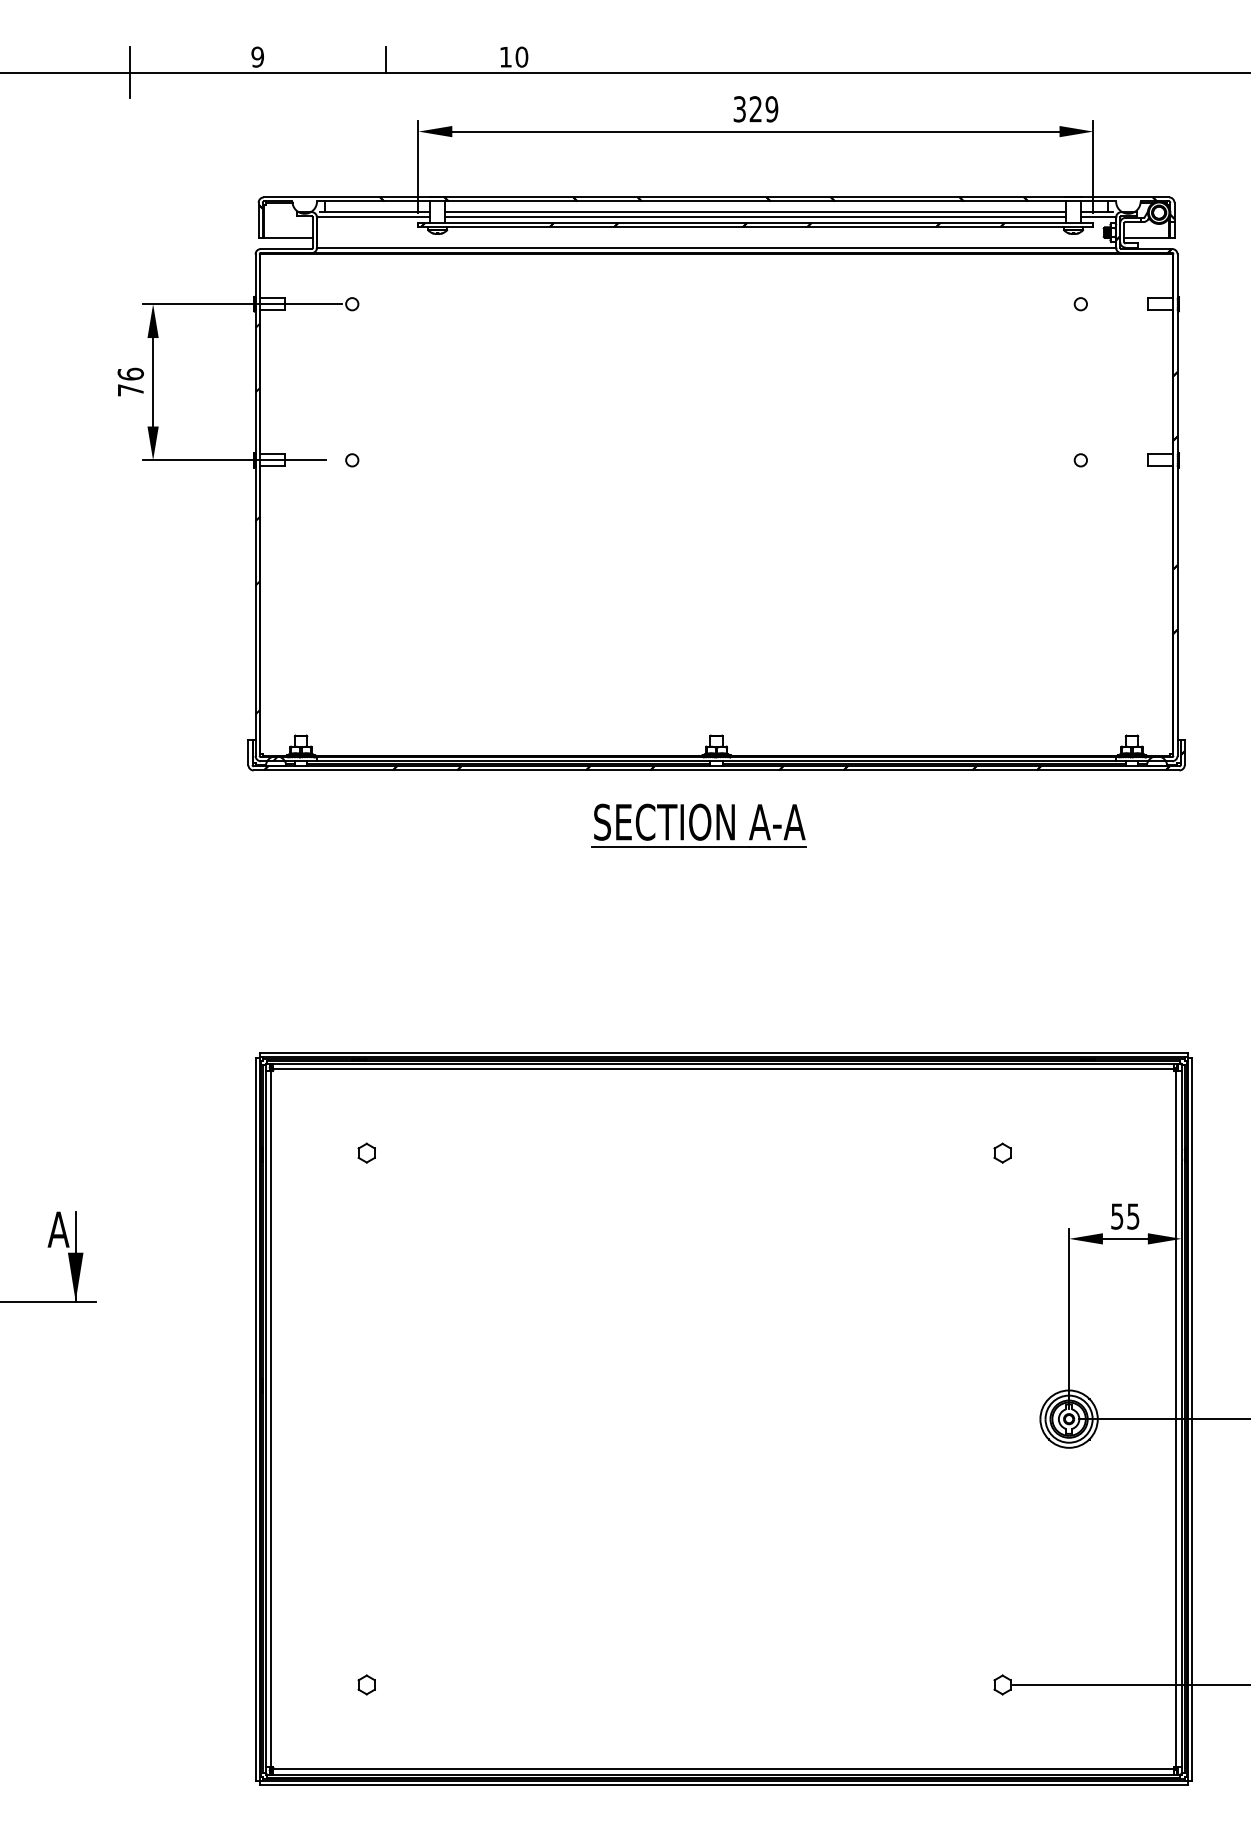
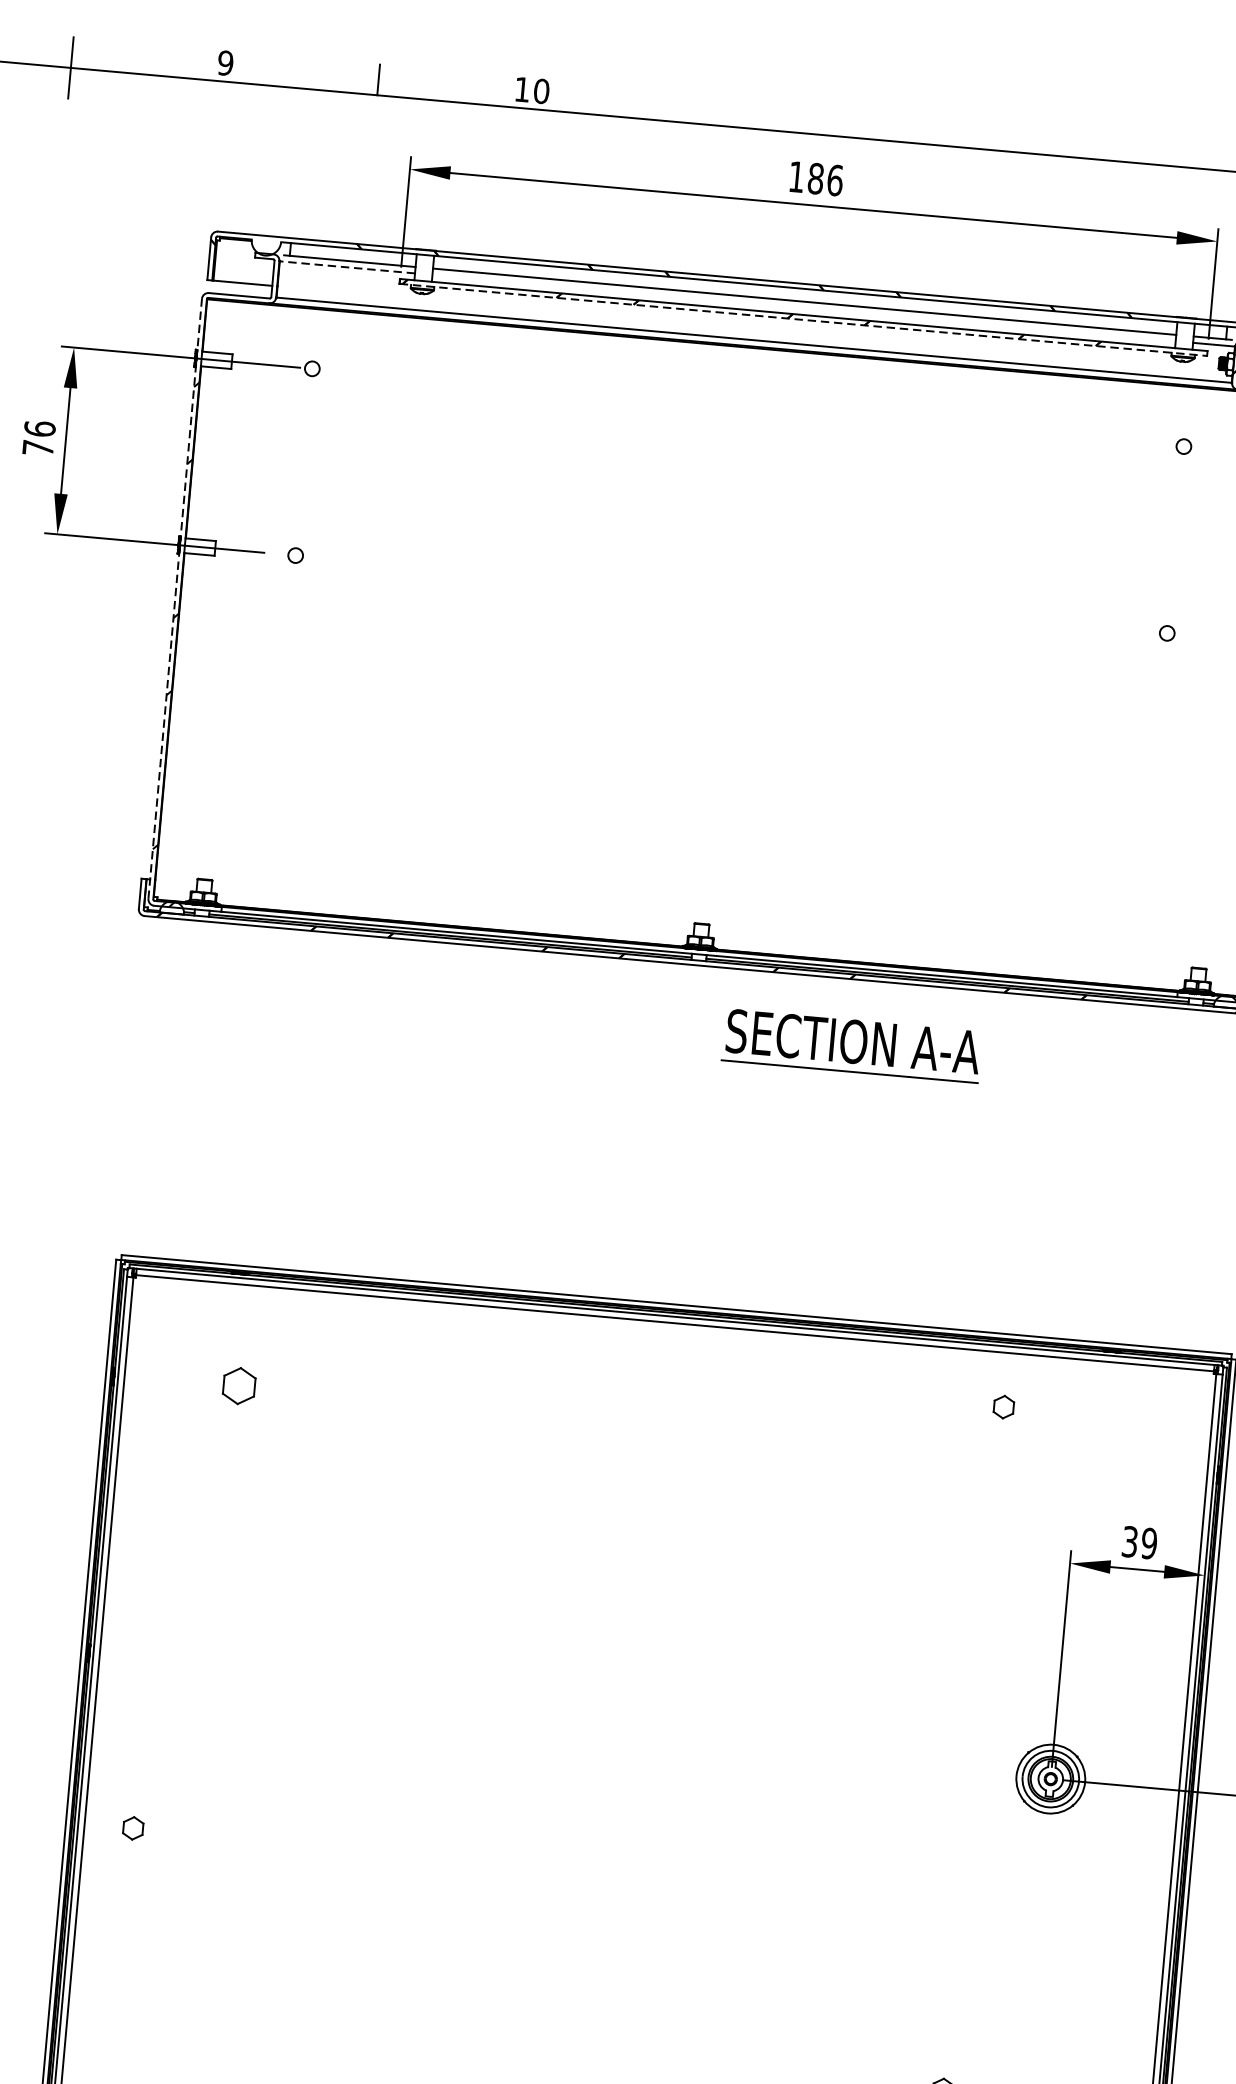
text: (755, 109) -> (815, 178), 329 -> 186
line: (373, 217) -> (346, 267), solid -> dashed
line: (755, 217) -> (803, 308), removed
line: (756, 227) -> (804, 320), solid -> dashed
line: (255, 505) -> (175, 599), solid -> dashed
part: (698, 825) -> (851, 1045), moved
part: (366, 1152) -> (238, 1385), size x1.6
part: (1002, 1152) -> (1003, 1406), moved
text: (1125, 1216) -> (1139, 1542), 55 -> 39
part: (366, 1684) -> (132, 1827), moved

